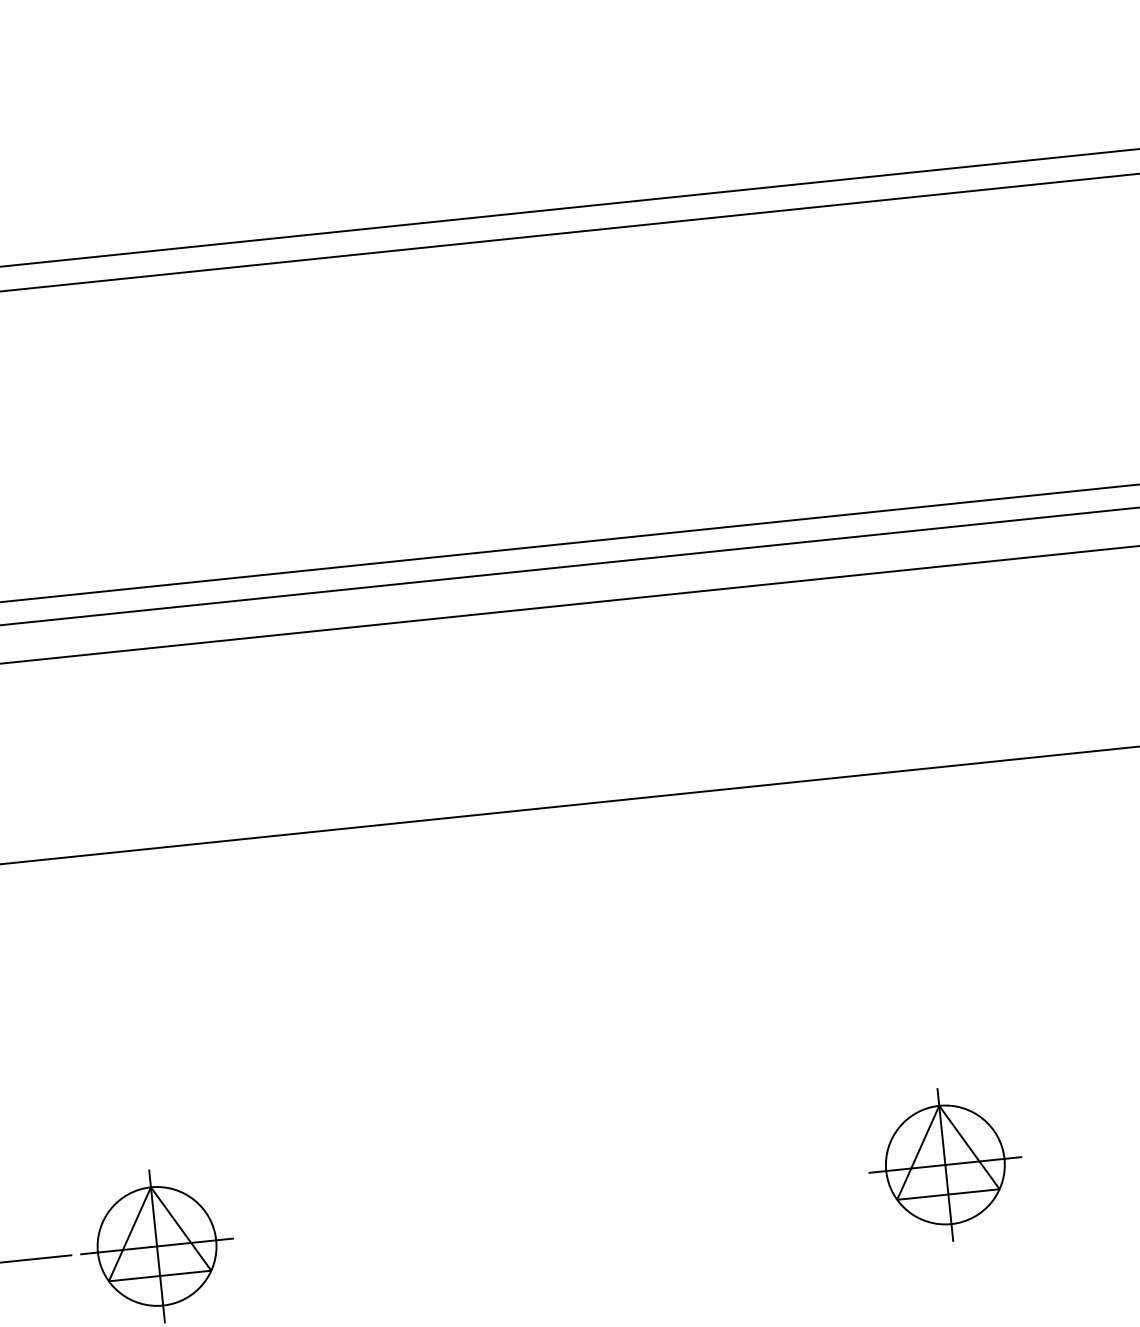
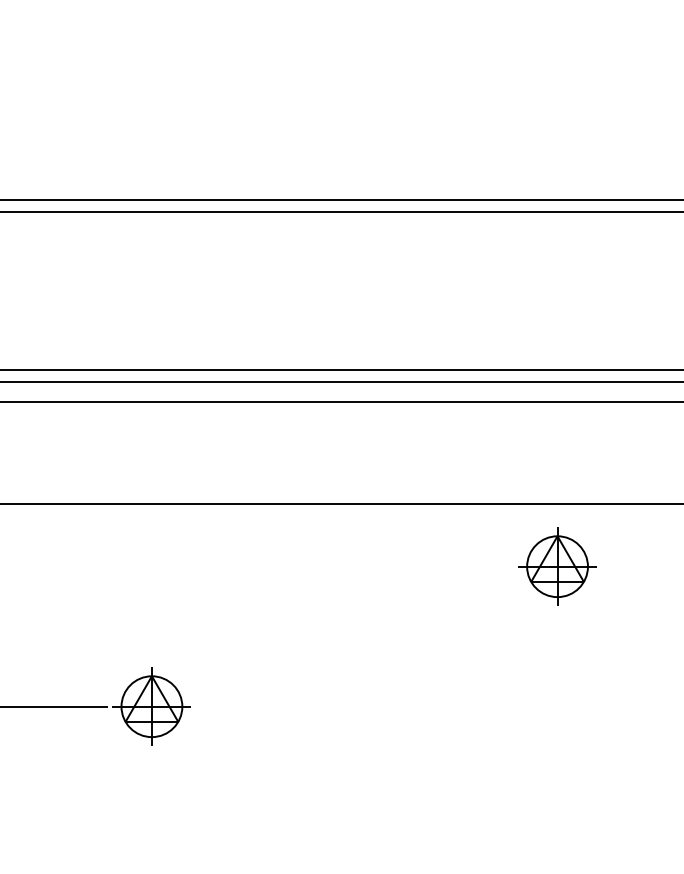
part: (945, 1164) -> (557, 566), moved

